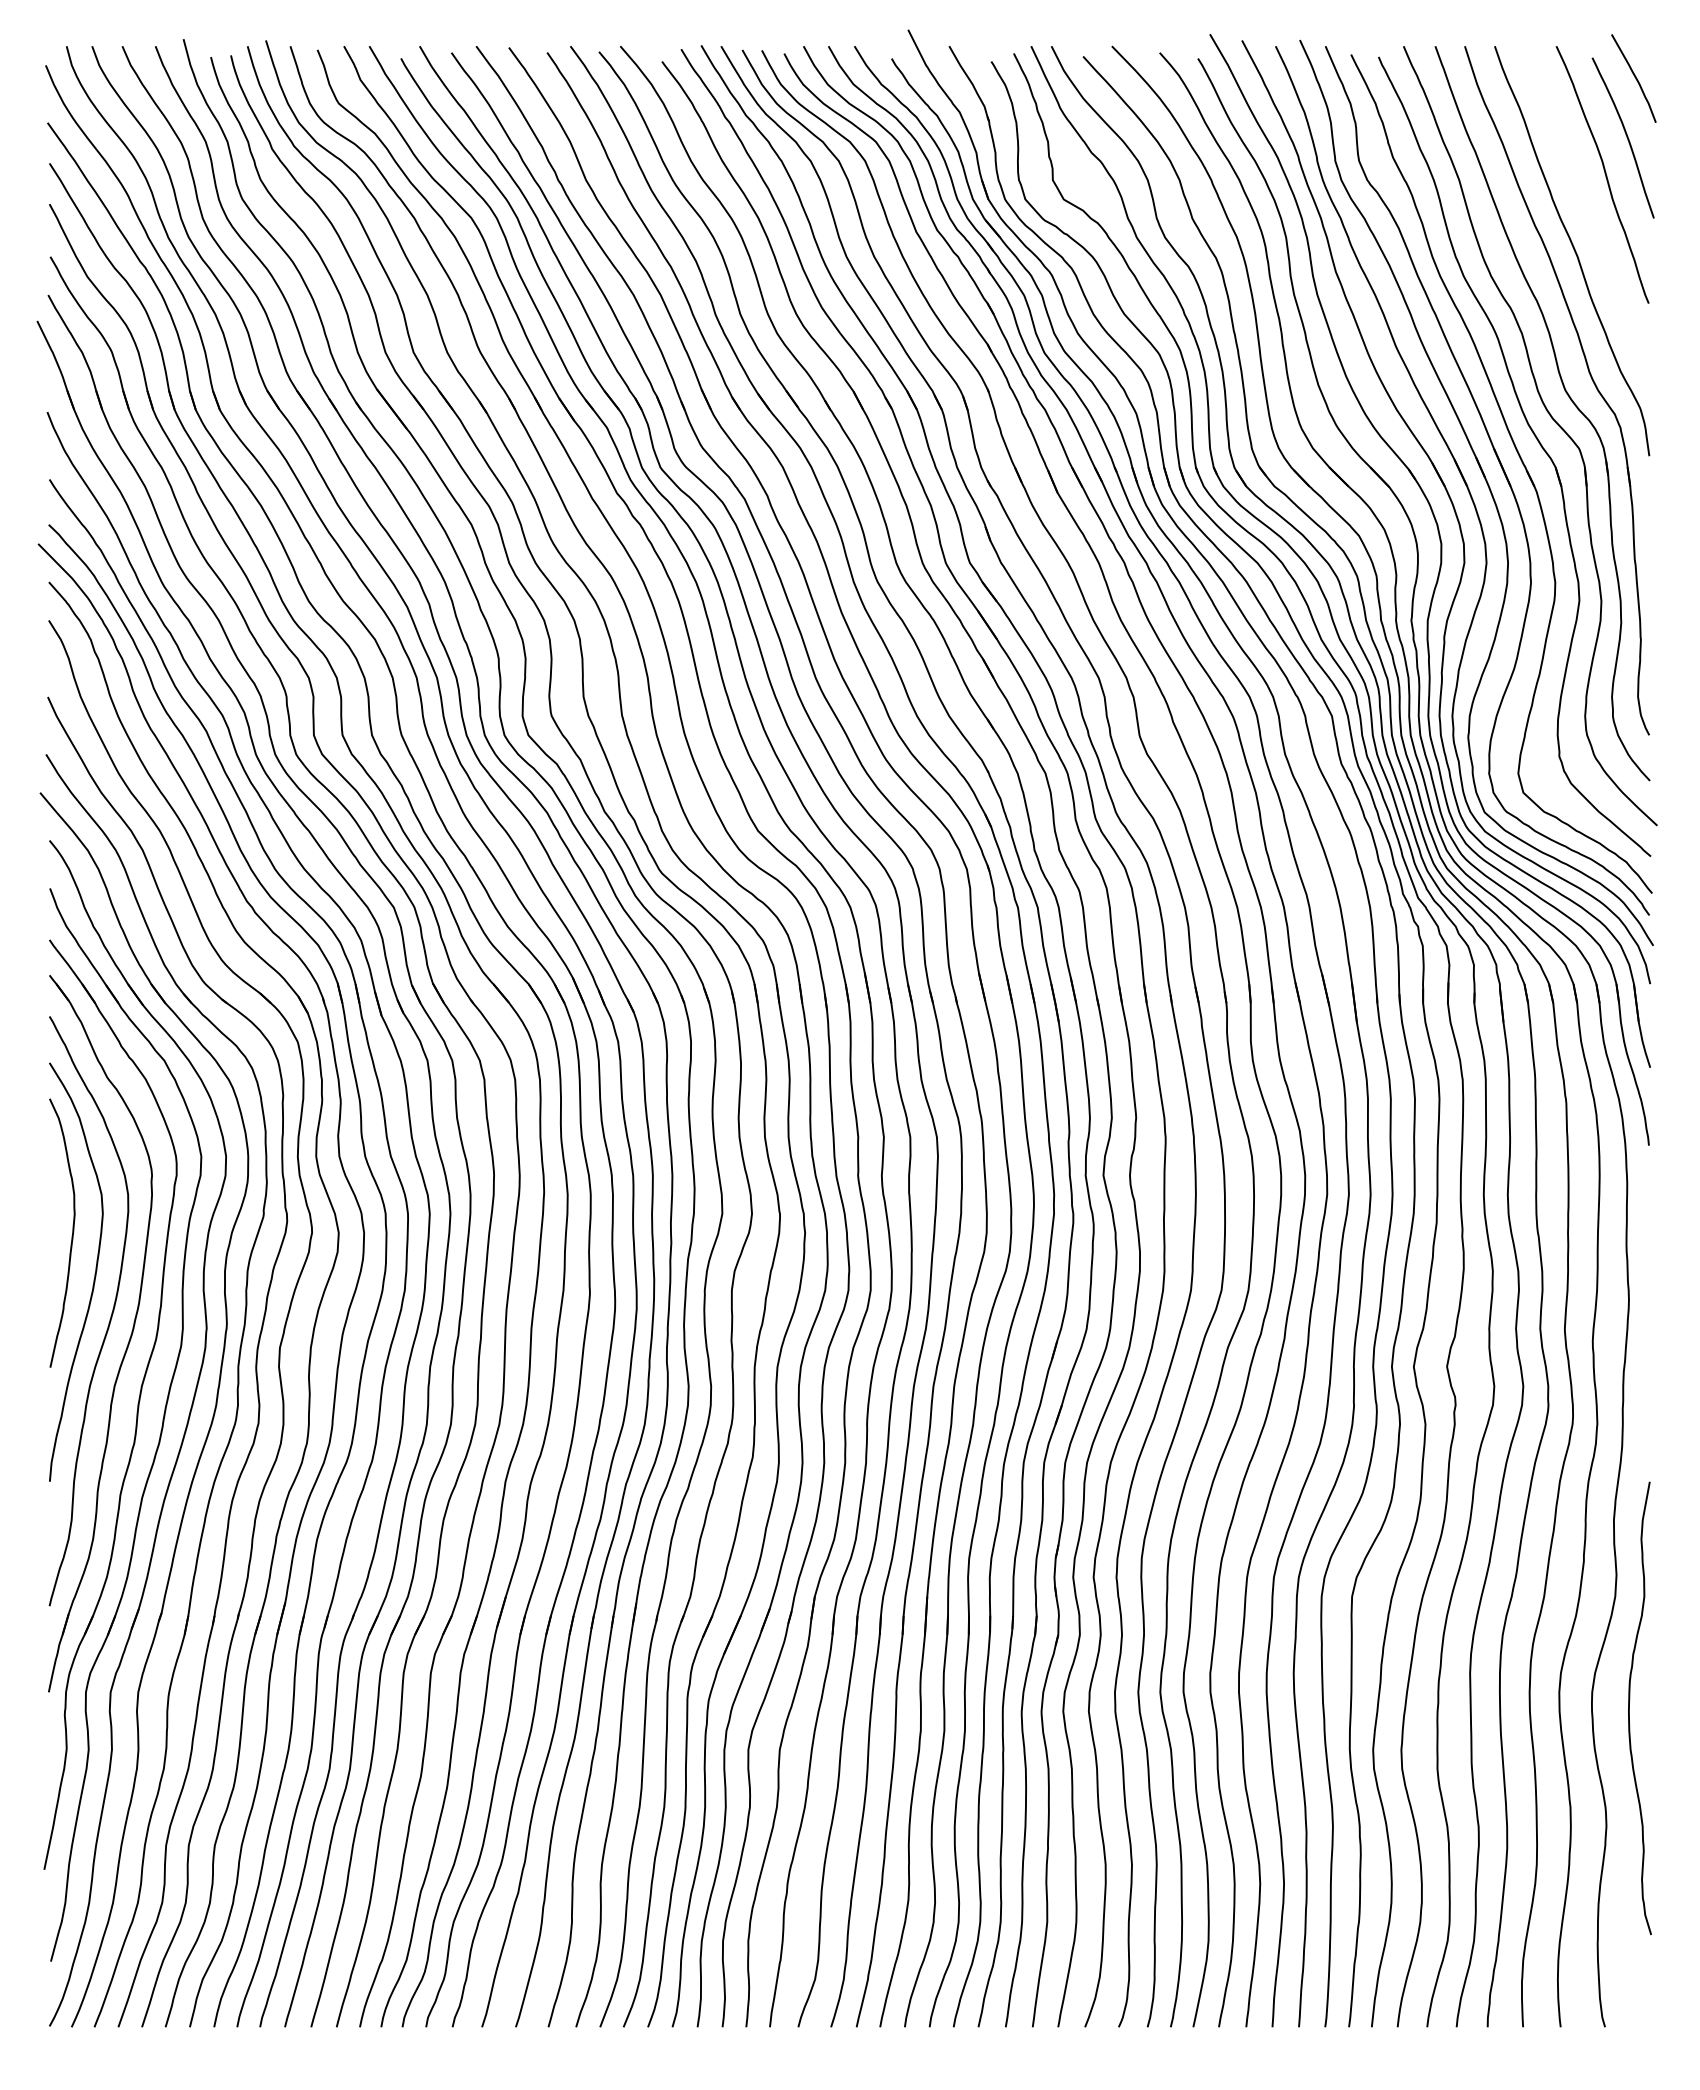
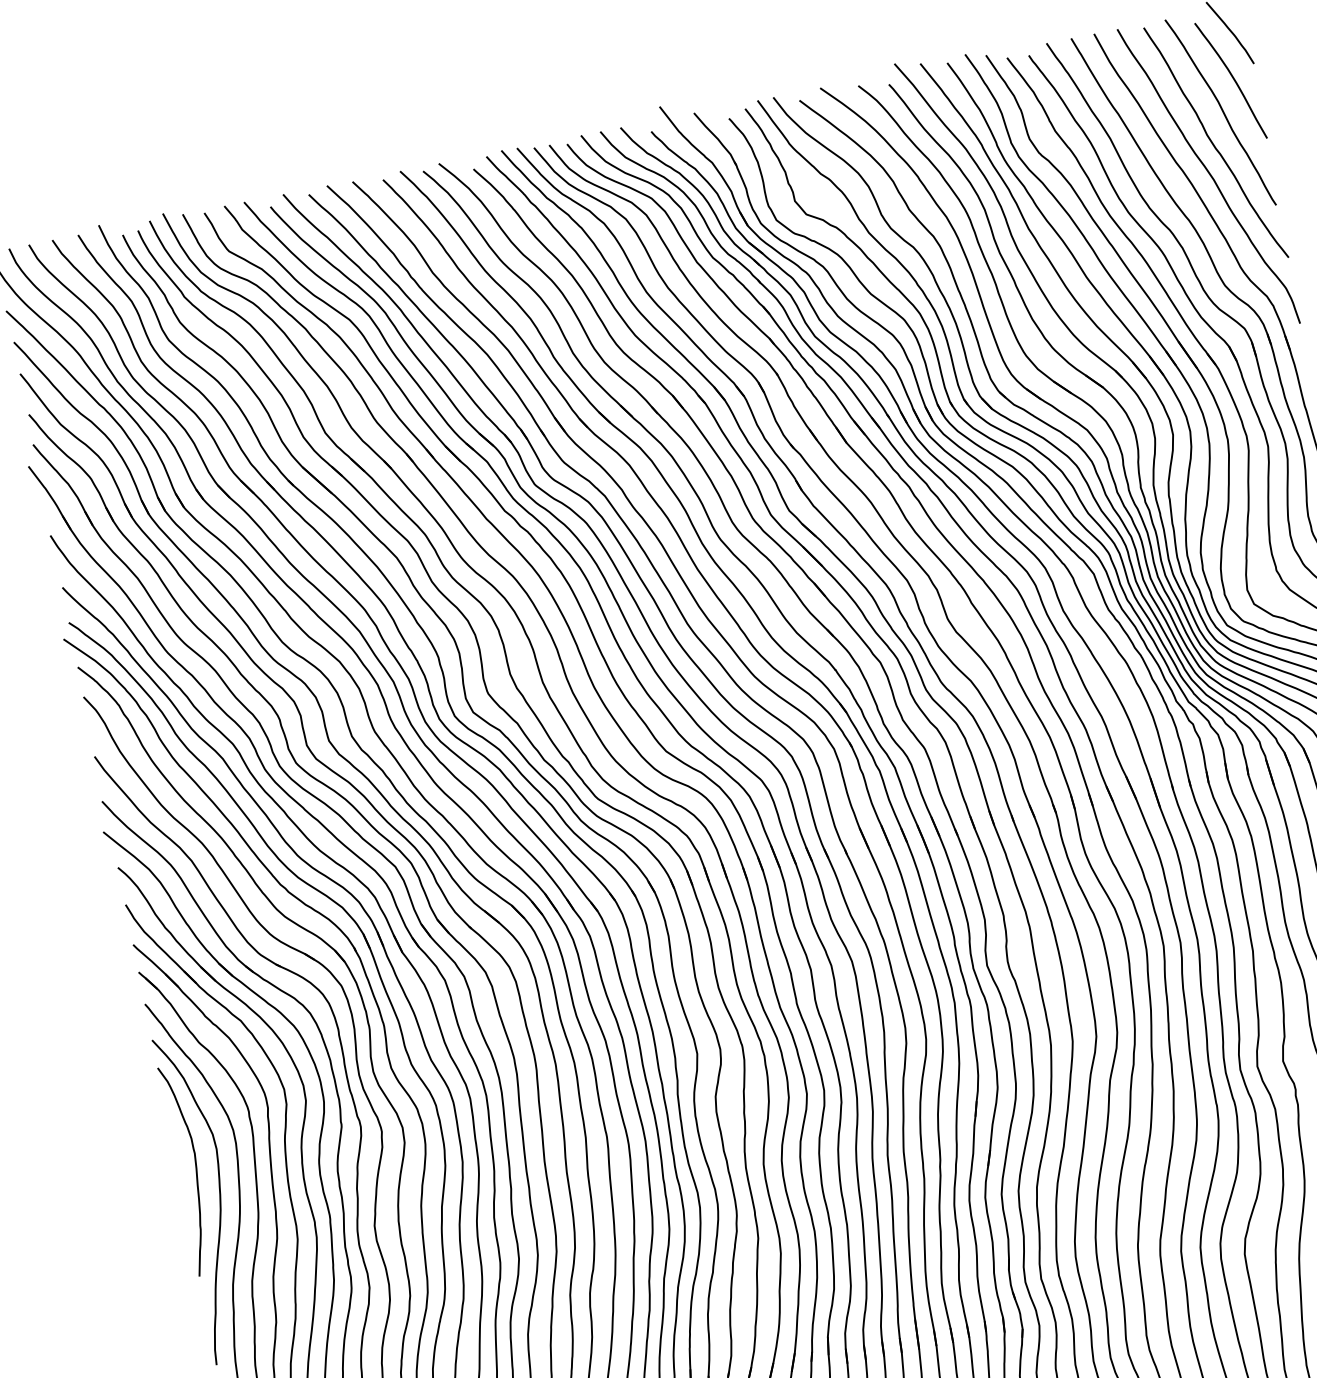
curve: (1586, 212) -> (1213, 144), added

